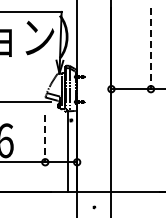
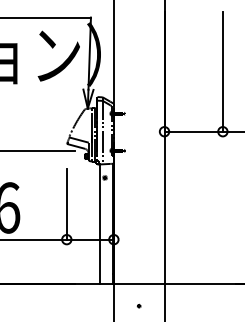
line: (150, 48) -> (222, 71), dashed -> solid
line: (45, 138) -> (67, 204), dashed -> solid

